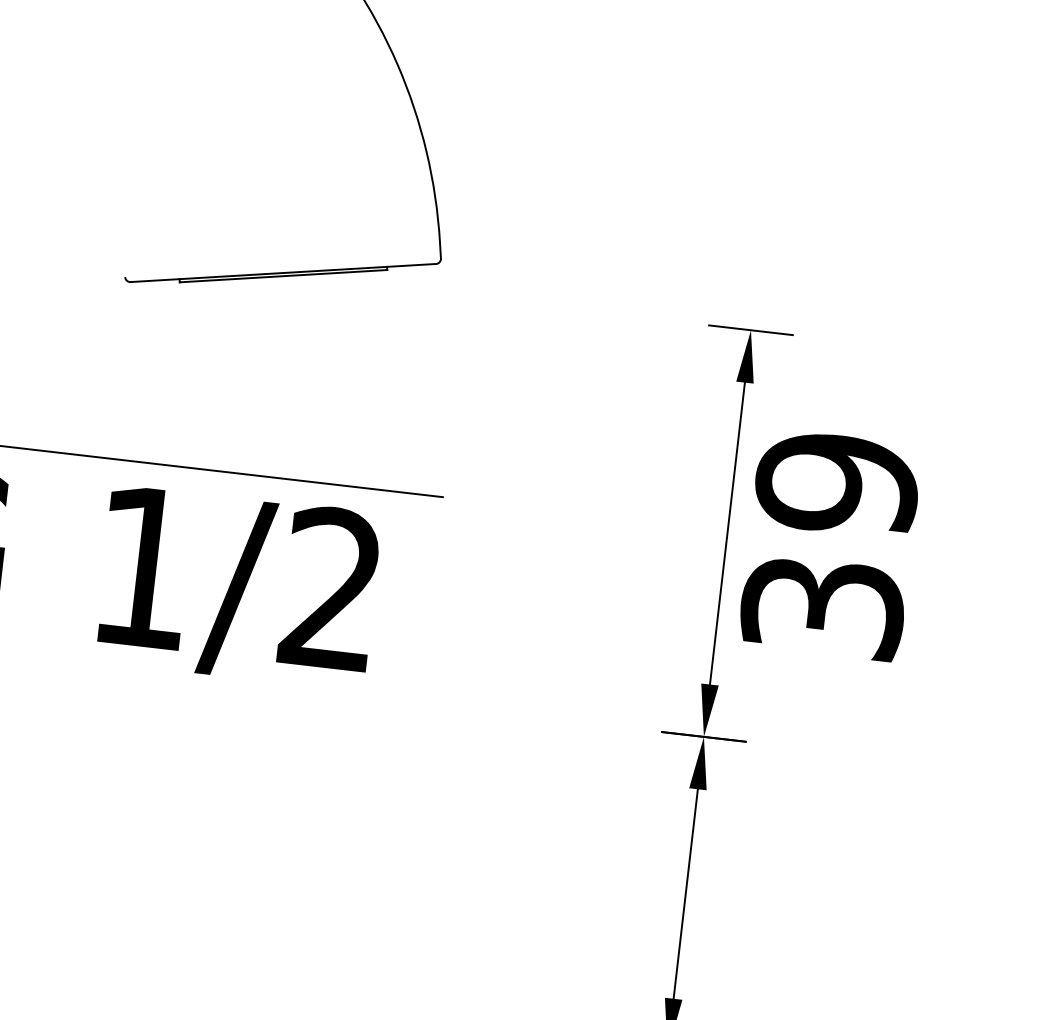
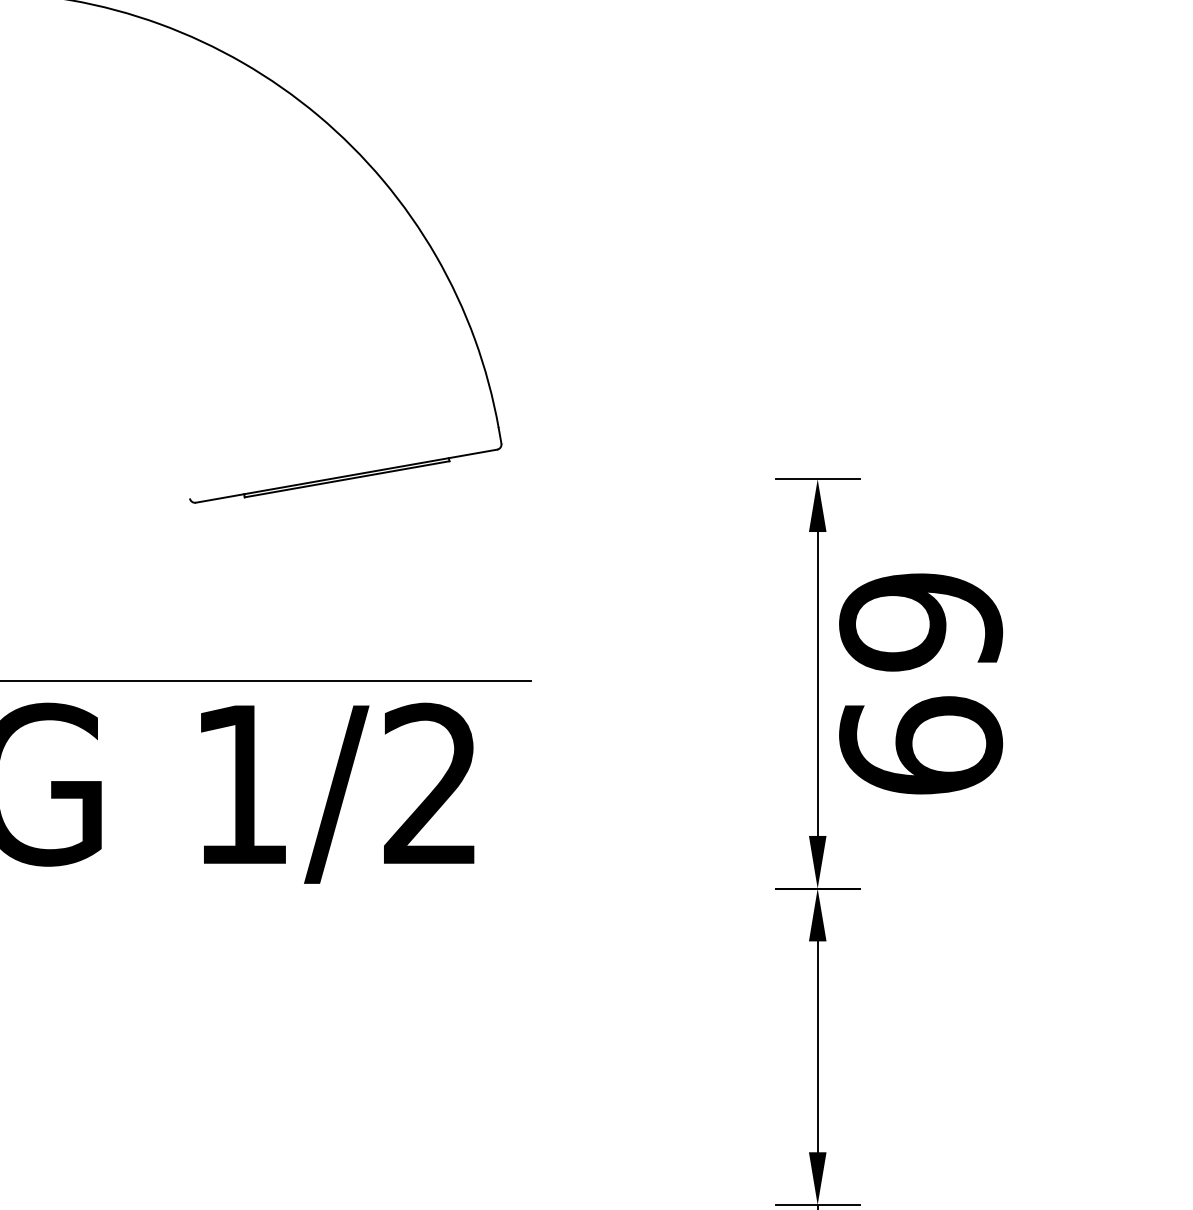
text: (823, 606) -> (921, 745), 39 -> 69

